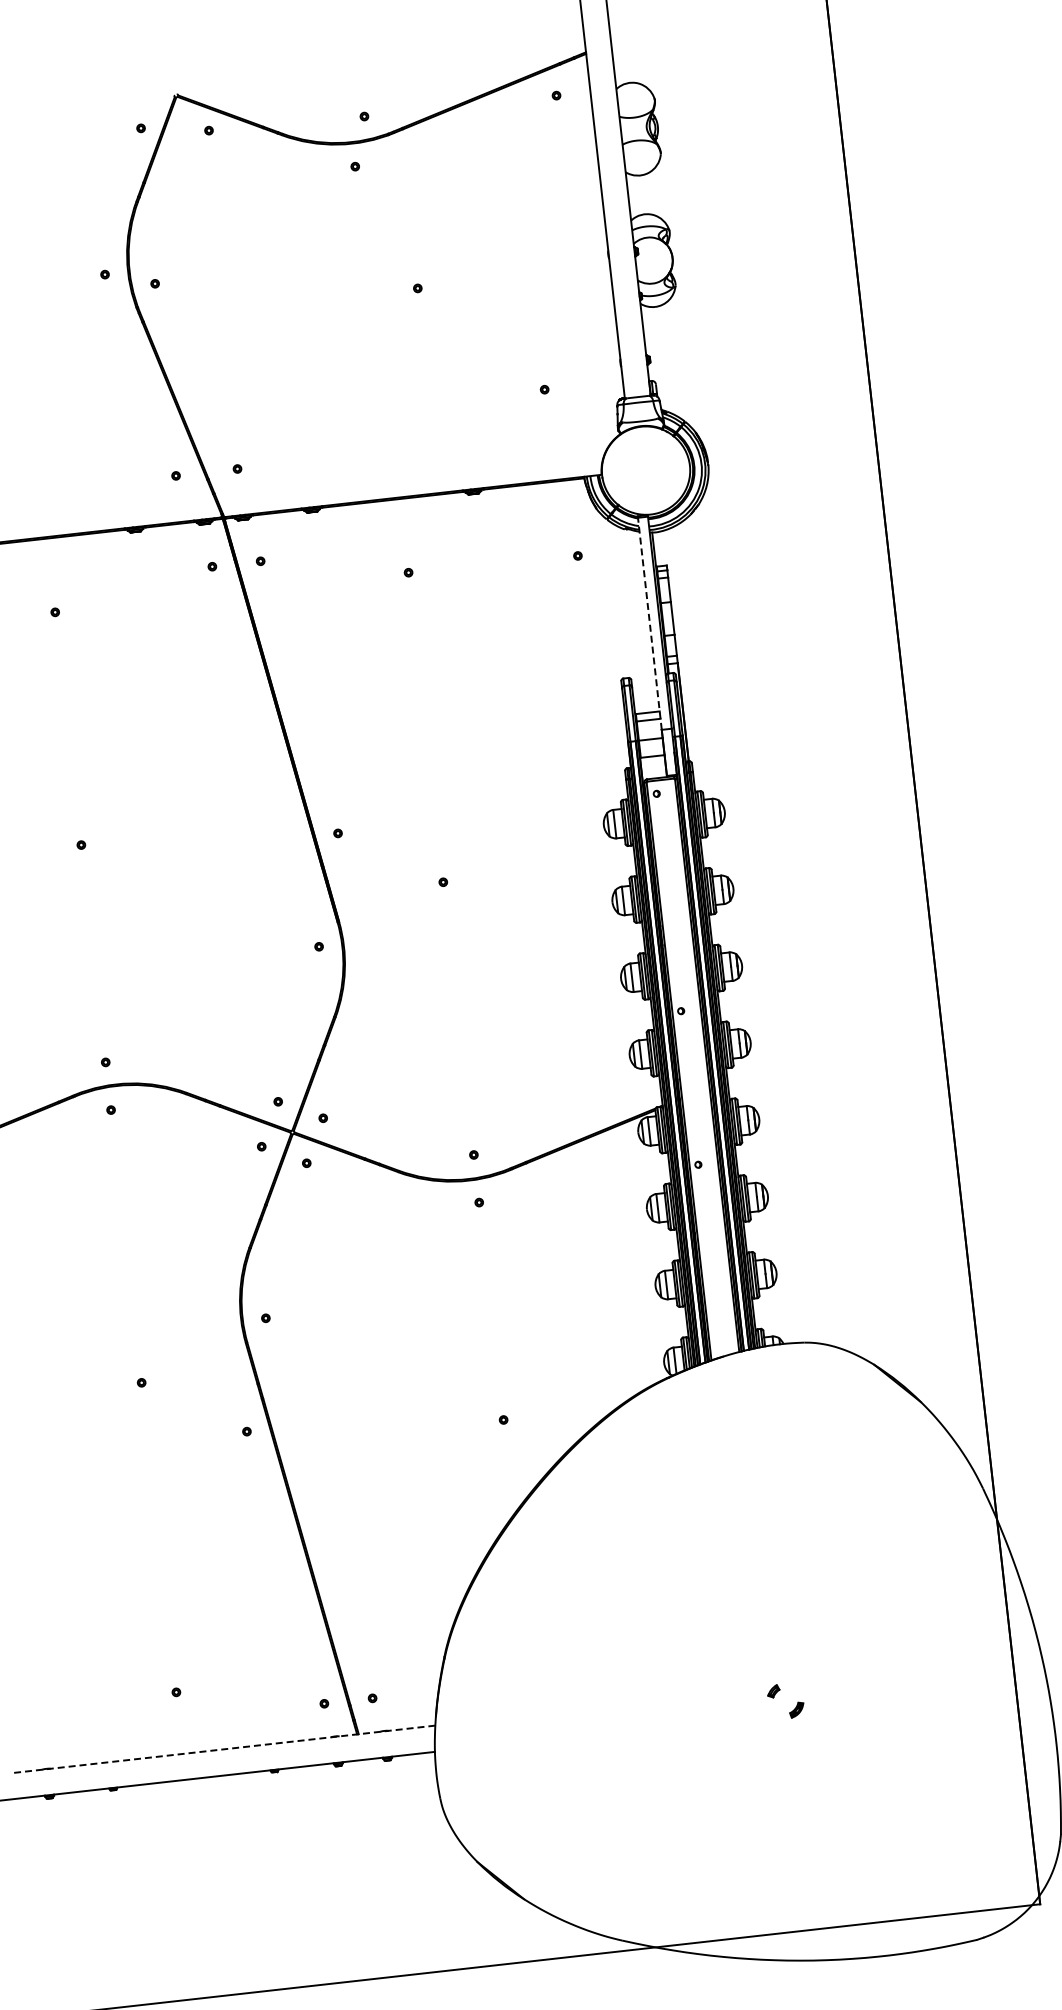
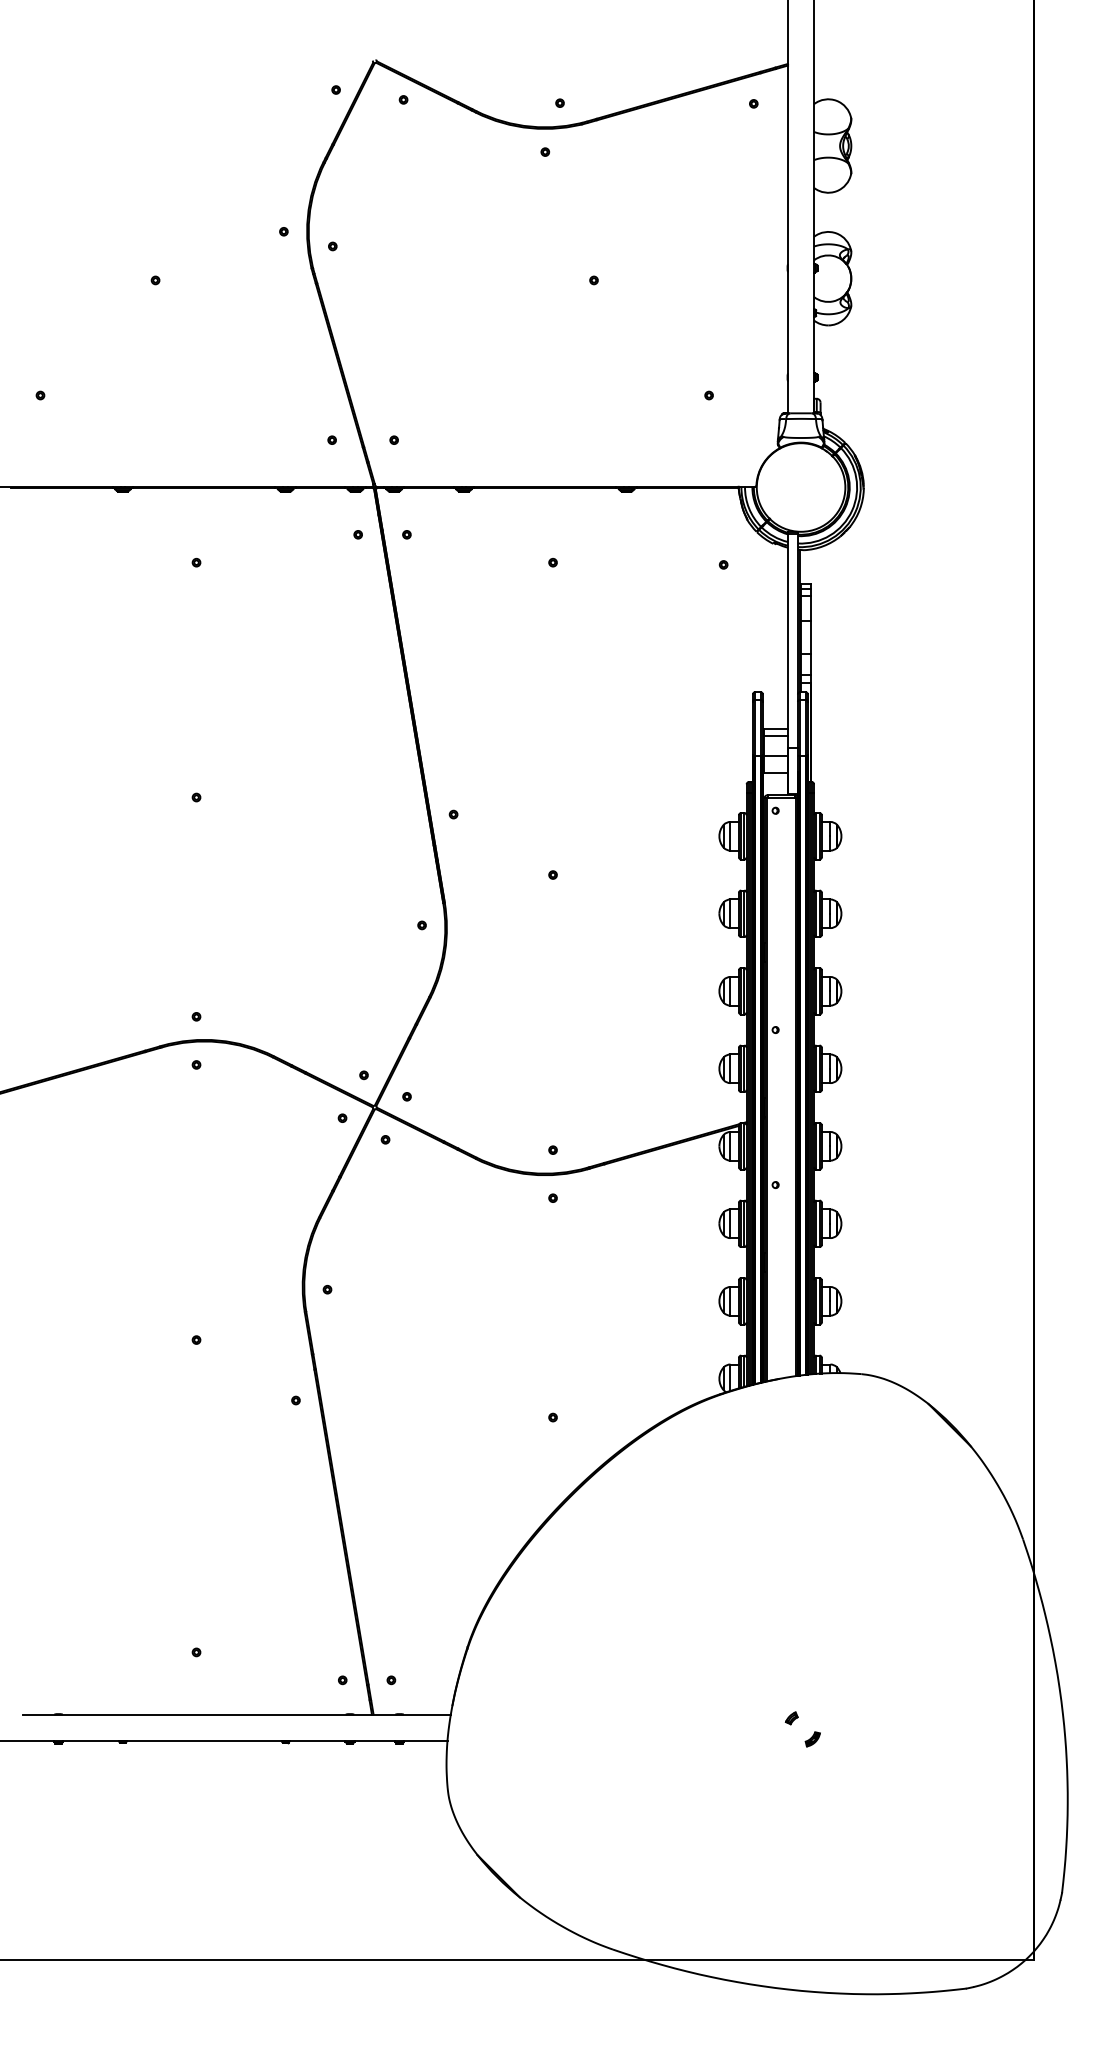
line: (649, 623) -> (787, 640), dashed -> solid
line: (222, 1749) -> (236, 1714), dashed -> solid

